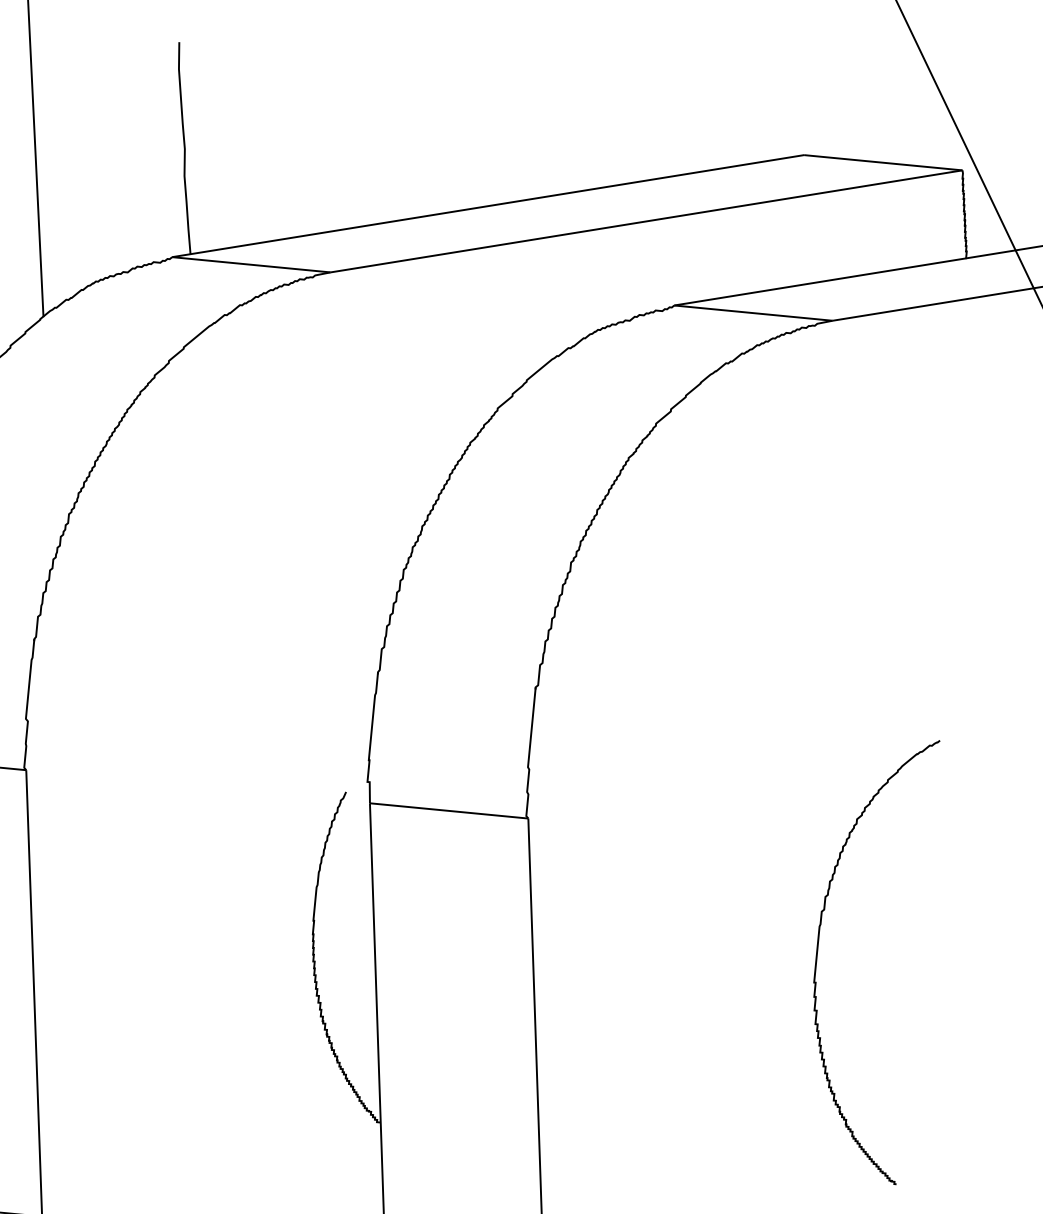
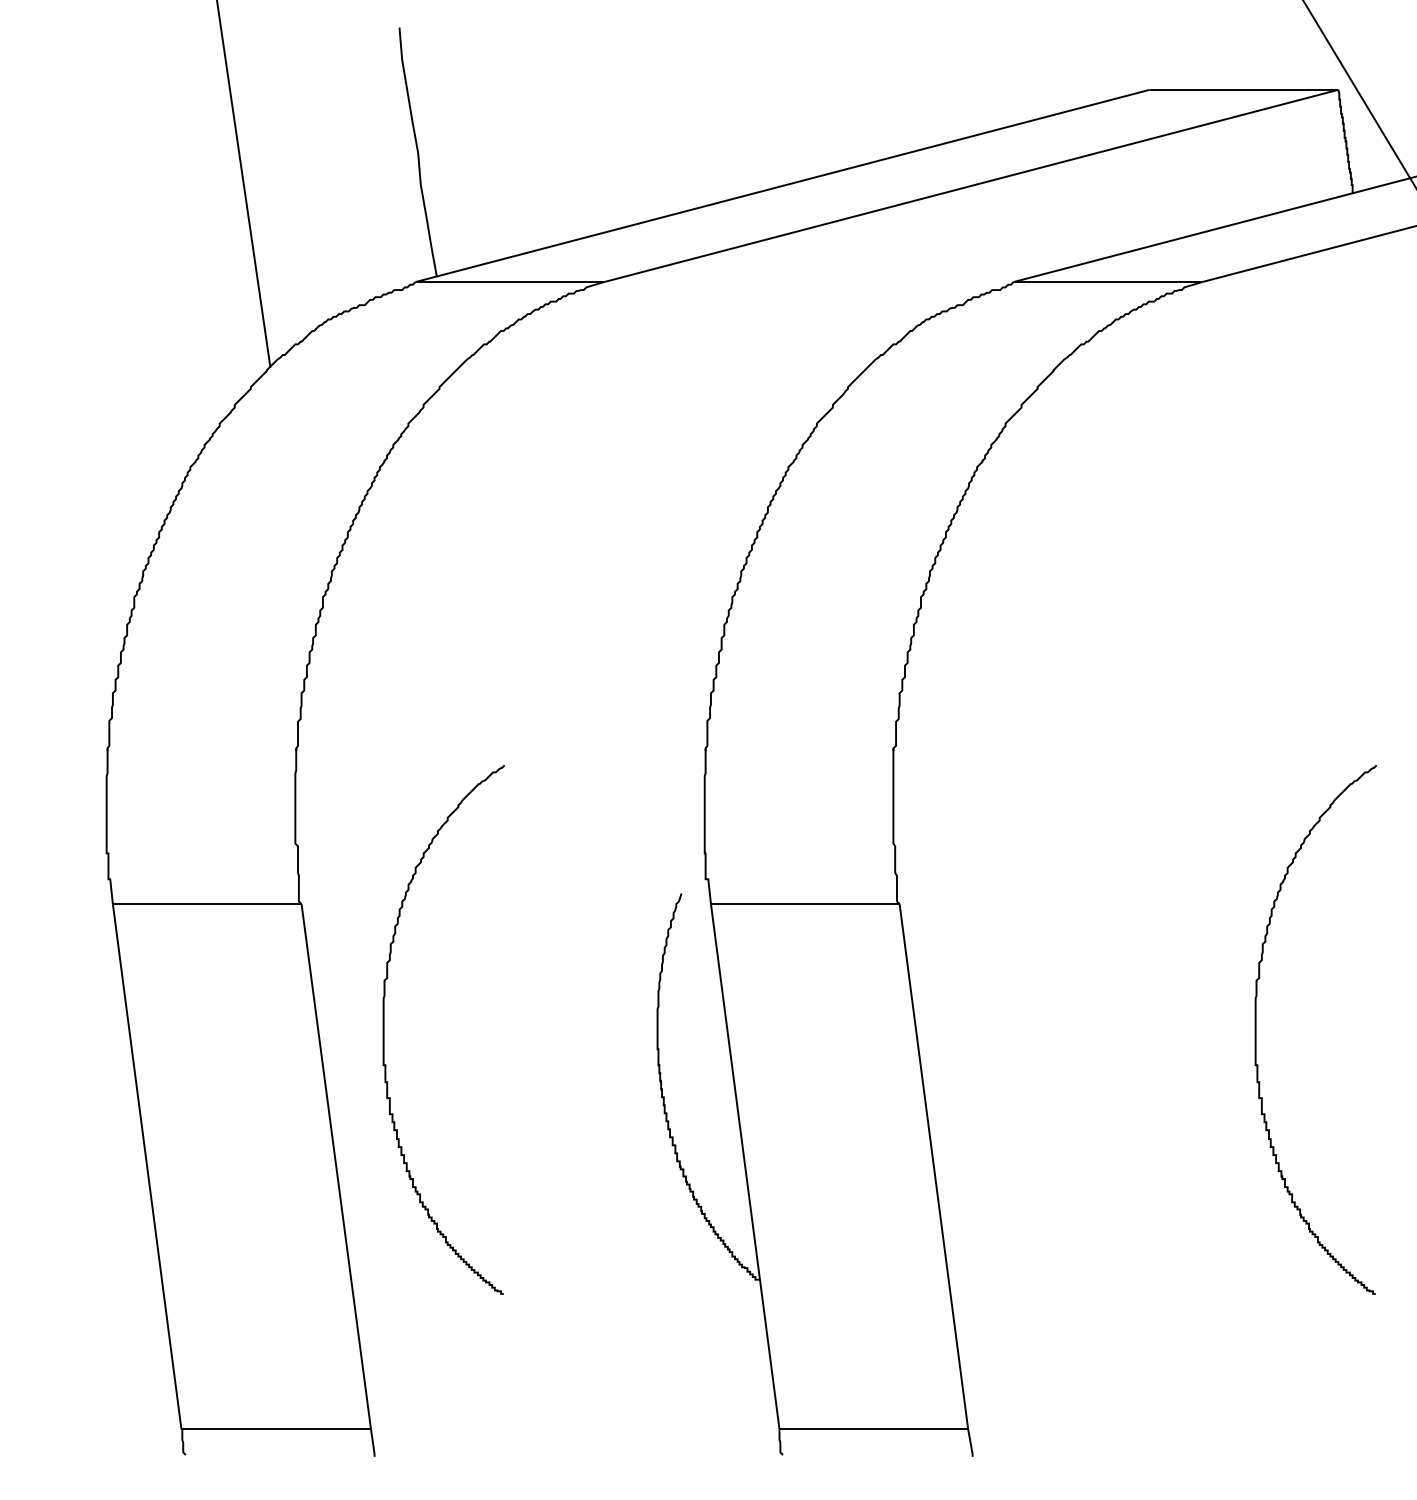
curve: (85, 882) -> (384, 1029), added

